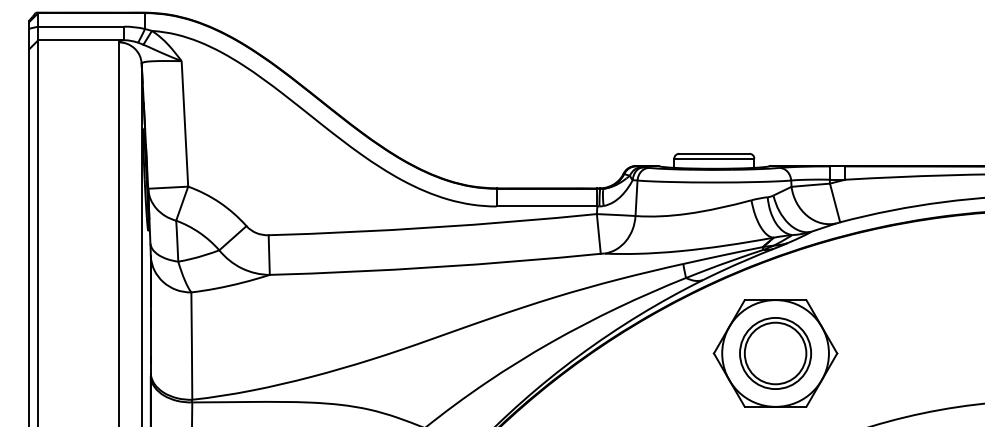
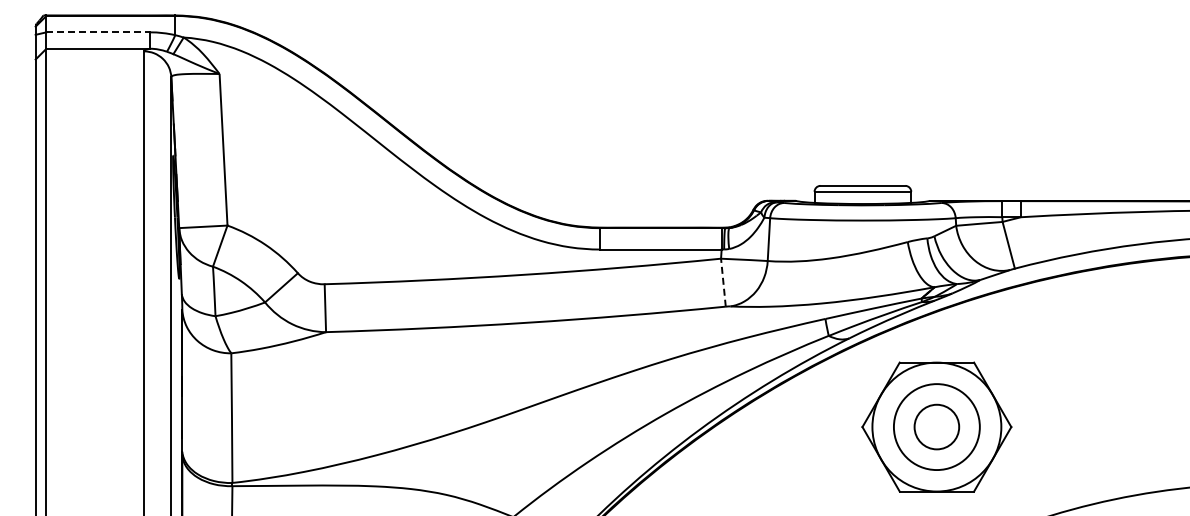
line: (81, 26) -> (98, 32), solid -> dashed
line: (598, 233) -> (723, 282), solid -> dashed
circle: (775, 353) -> (936, 426), size x0.6

